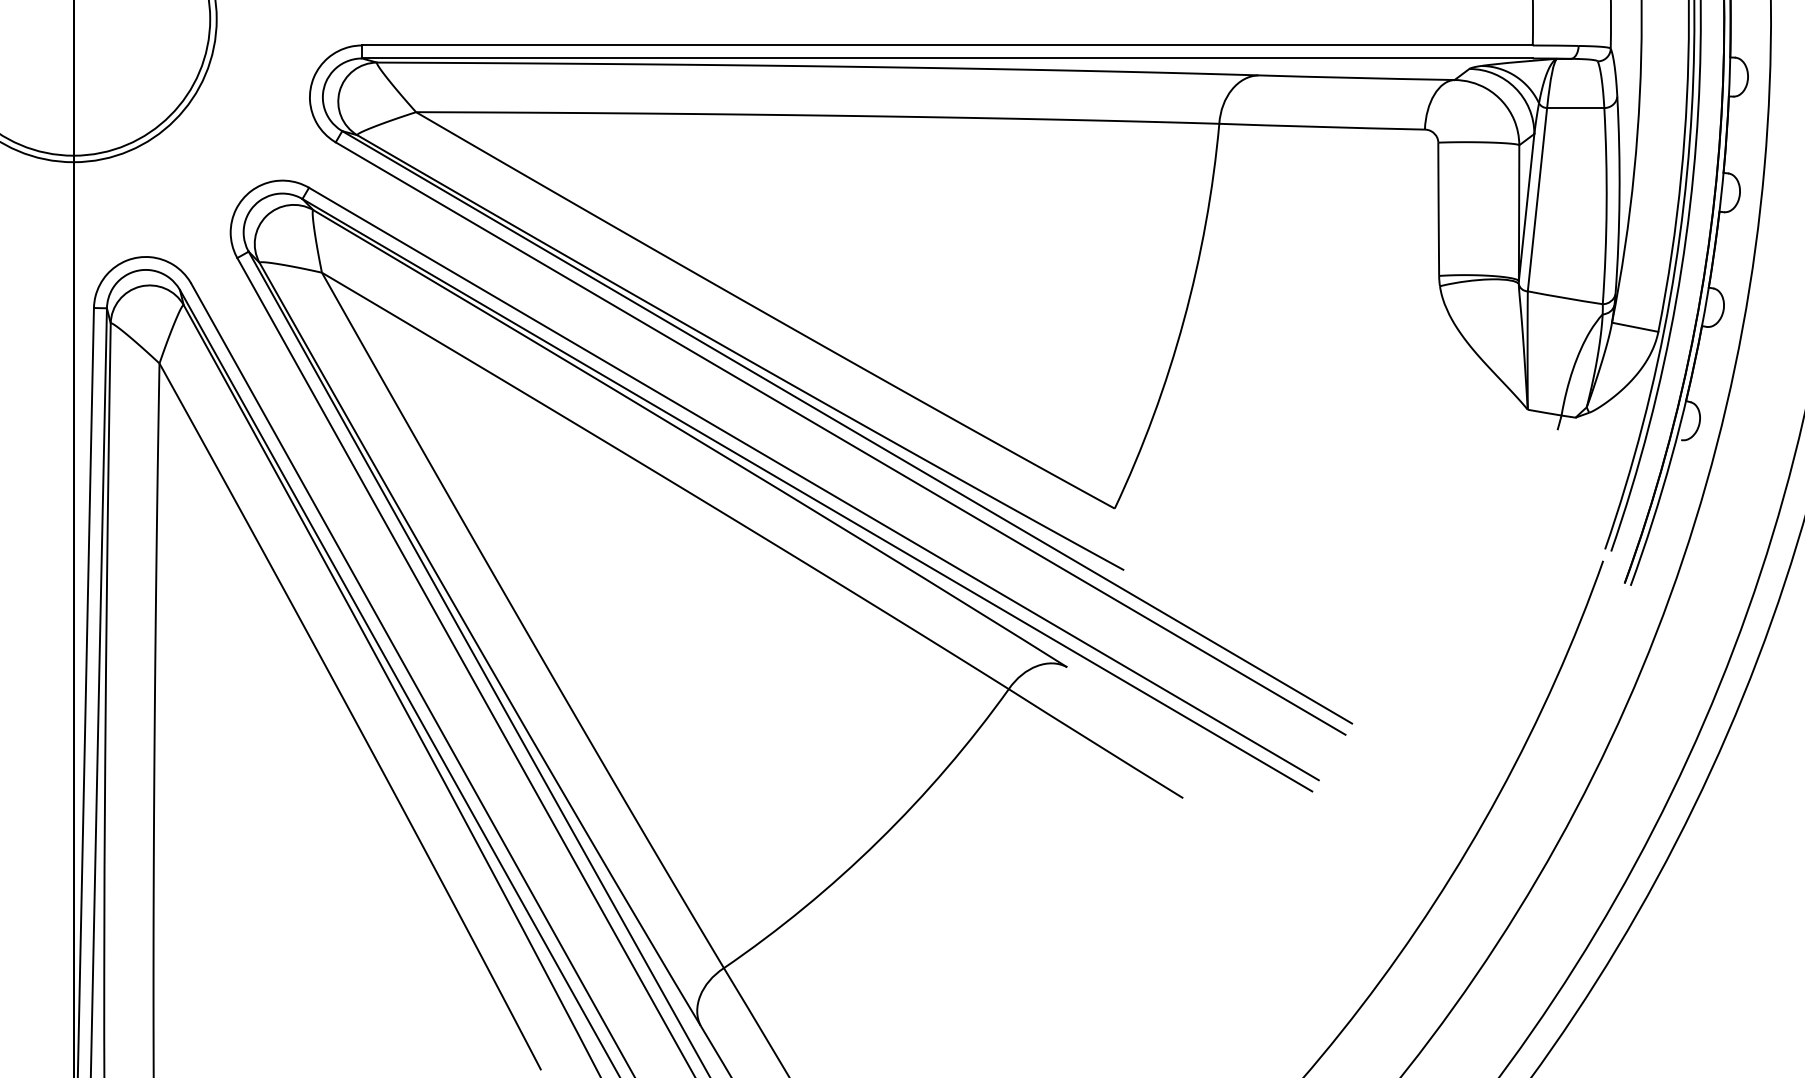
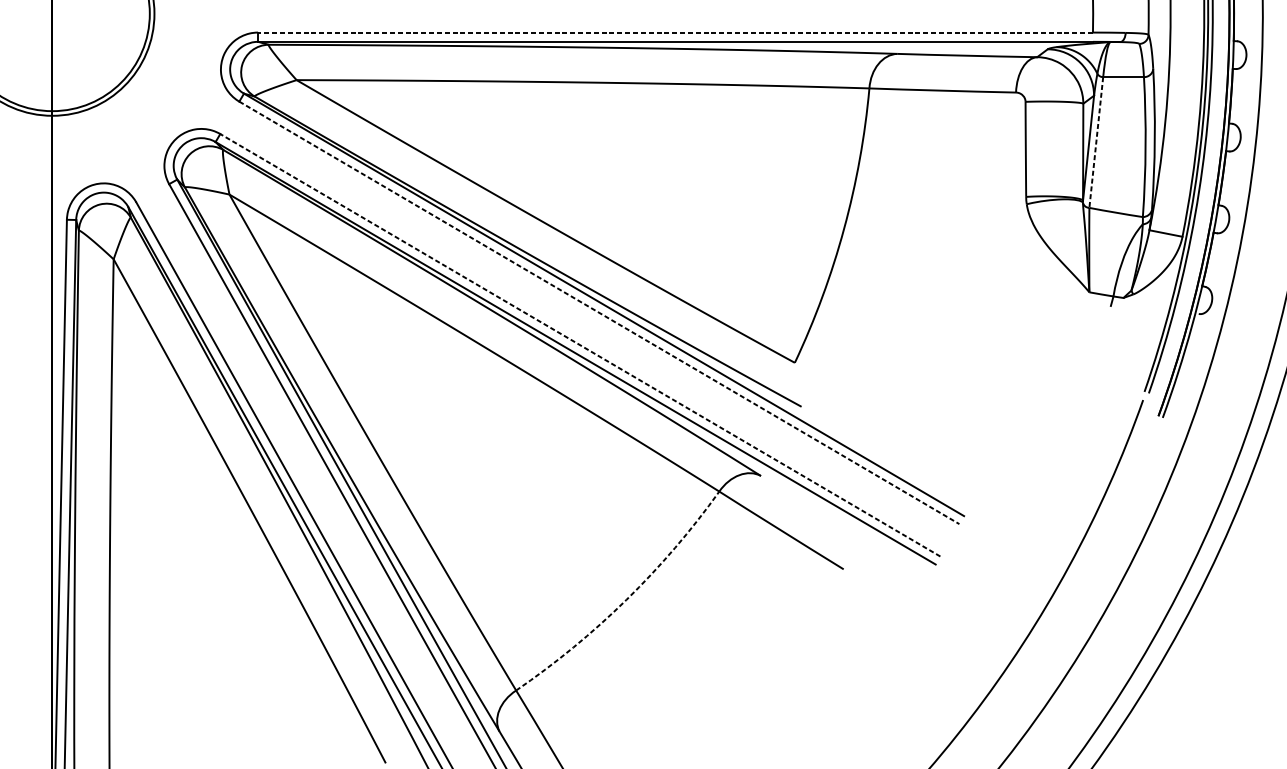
line: (946, 45) -> (674, 32), solid -> dashed
line: (1537, 200) -> (1096, 143), solid -> dashed
line: (841, 438) -> (600, 312), solid -> dashed
line: (813, 483) -> (580, 344), solid -> dashed
arc: (878, 841) -> (626, 600), solid -> dashed

